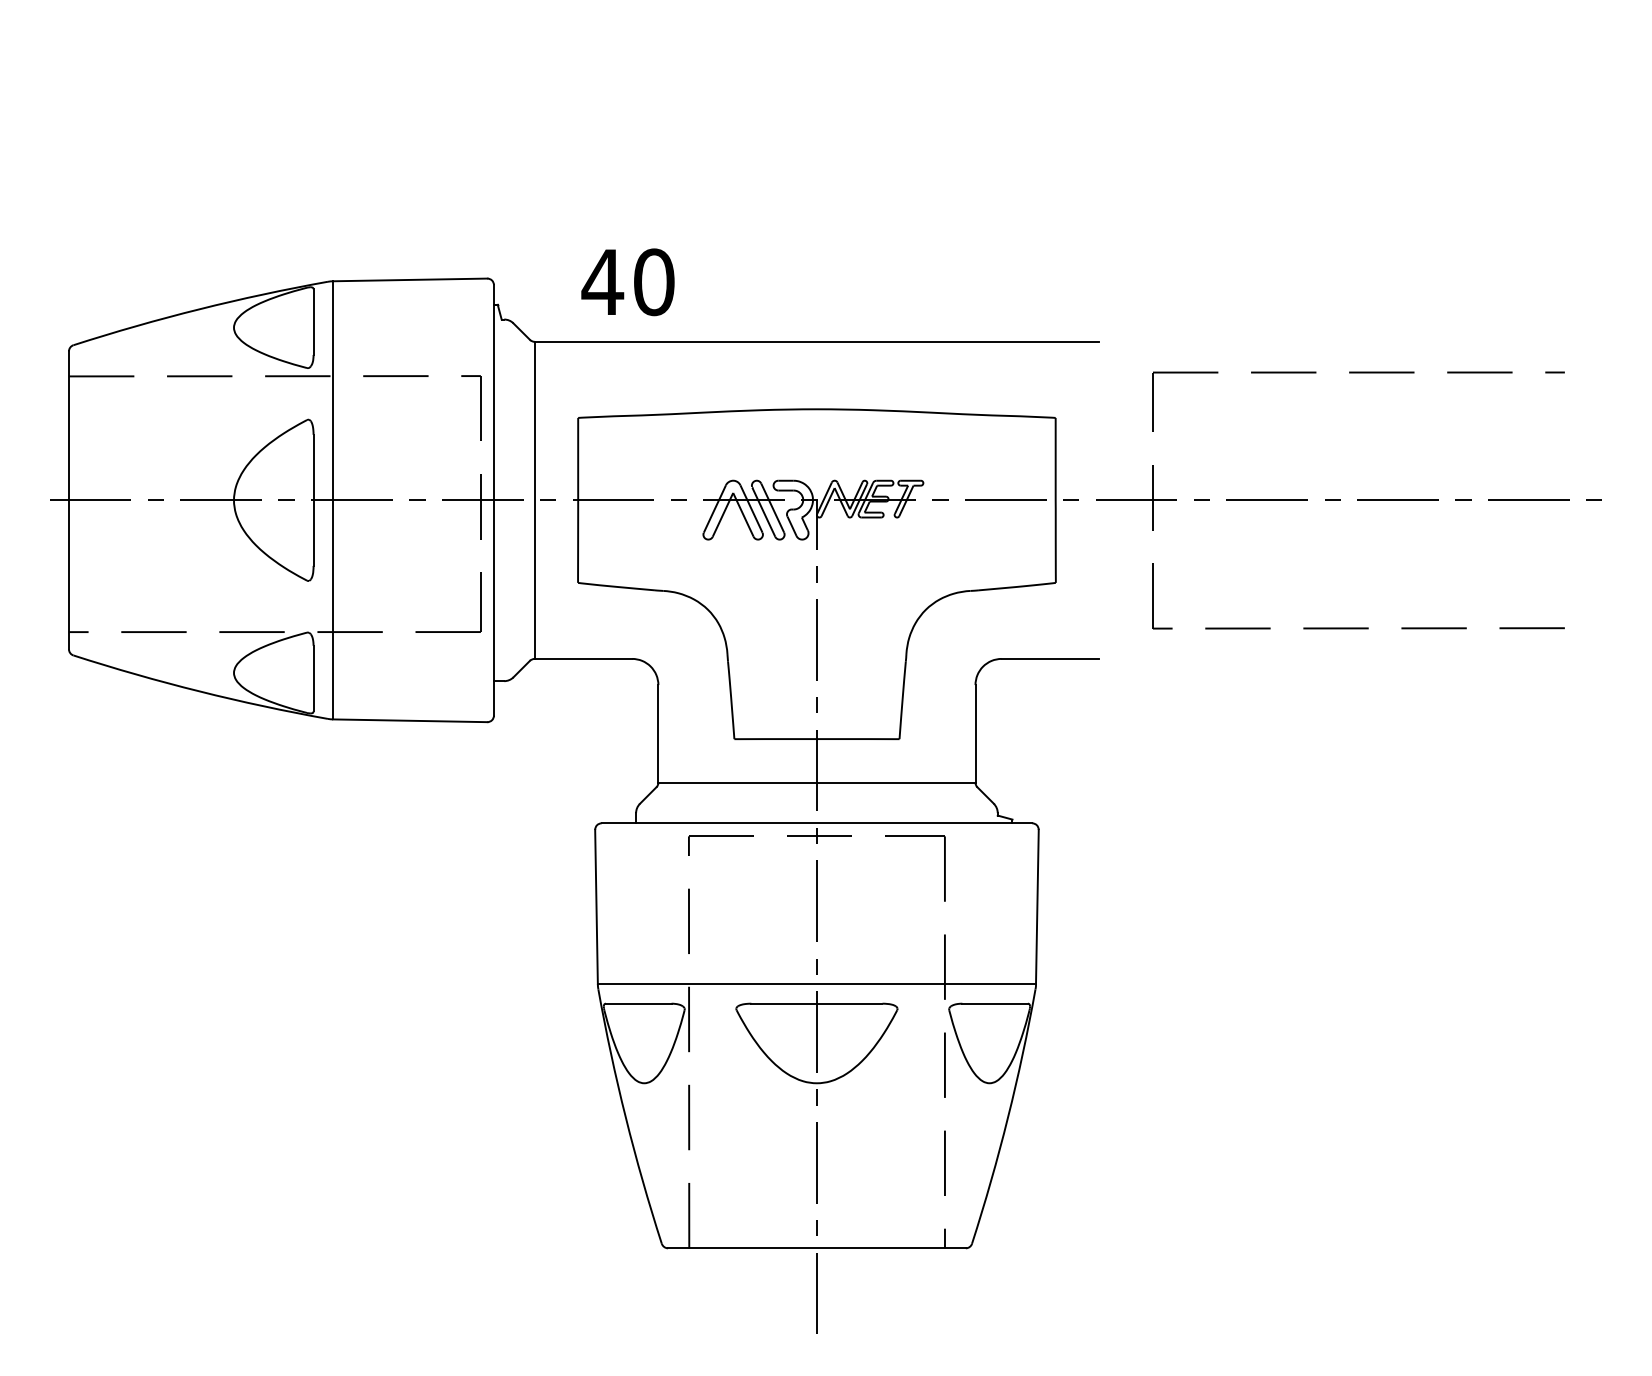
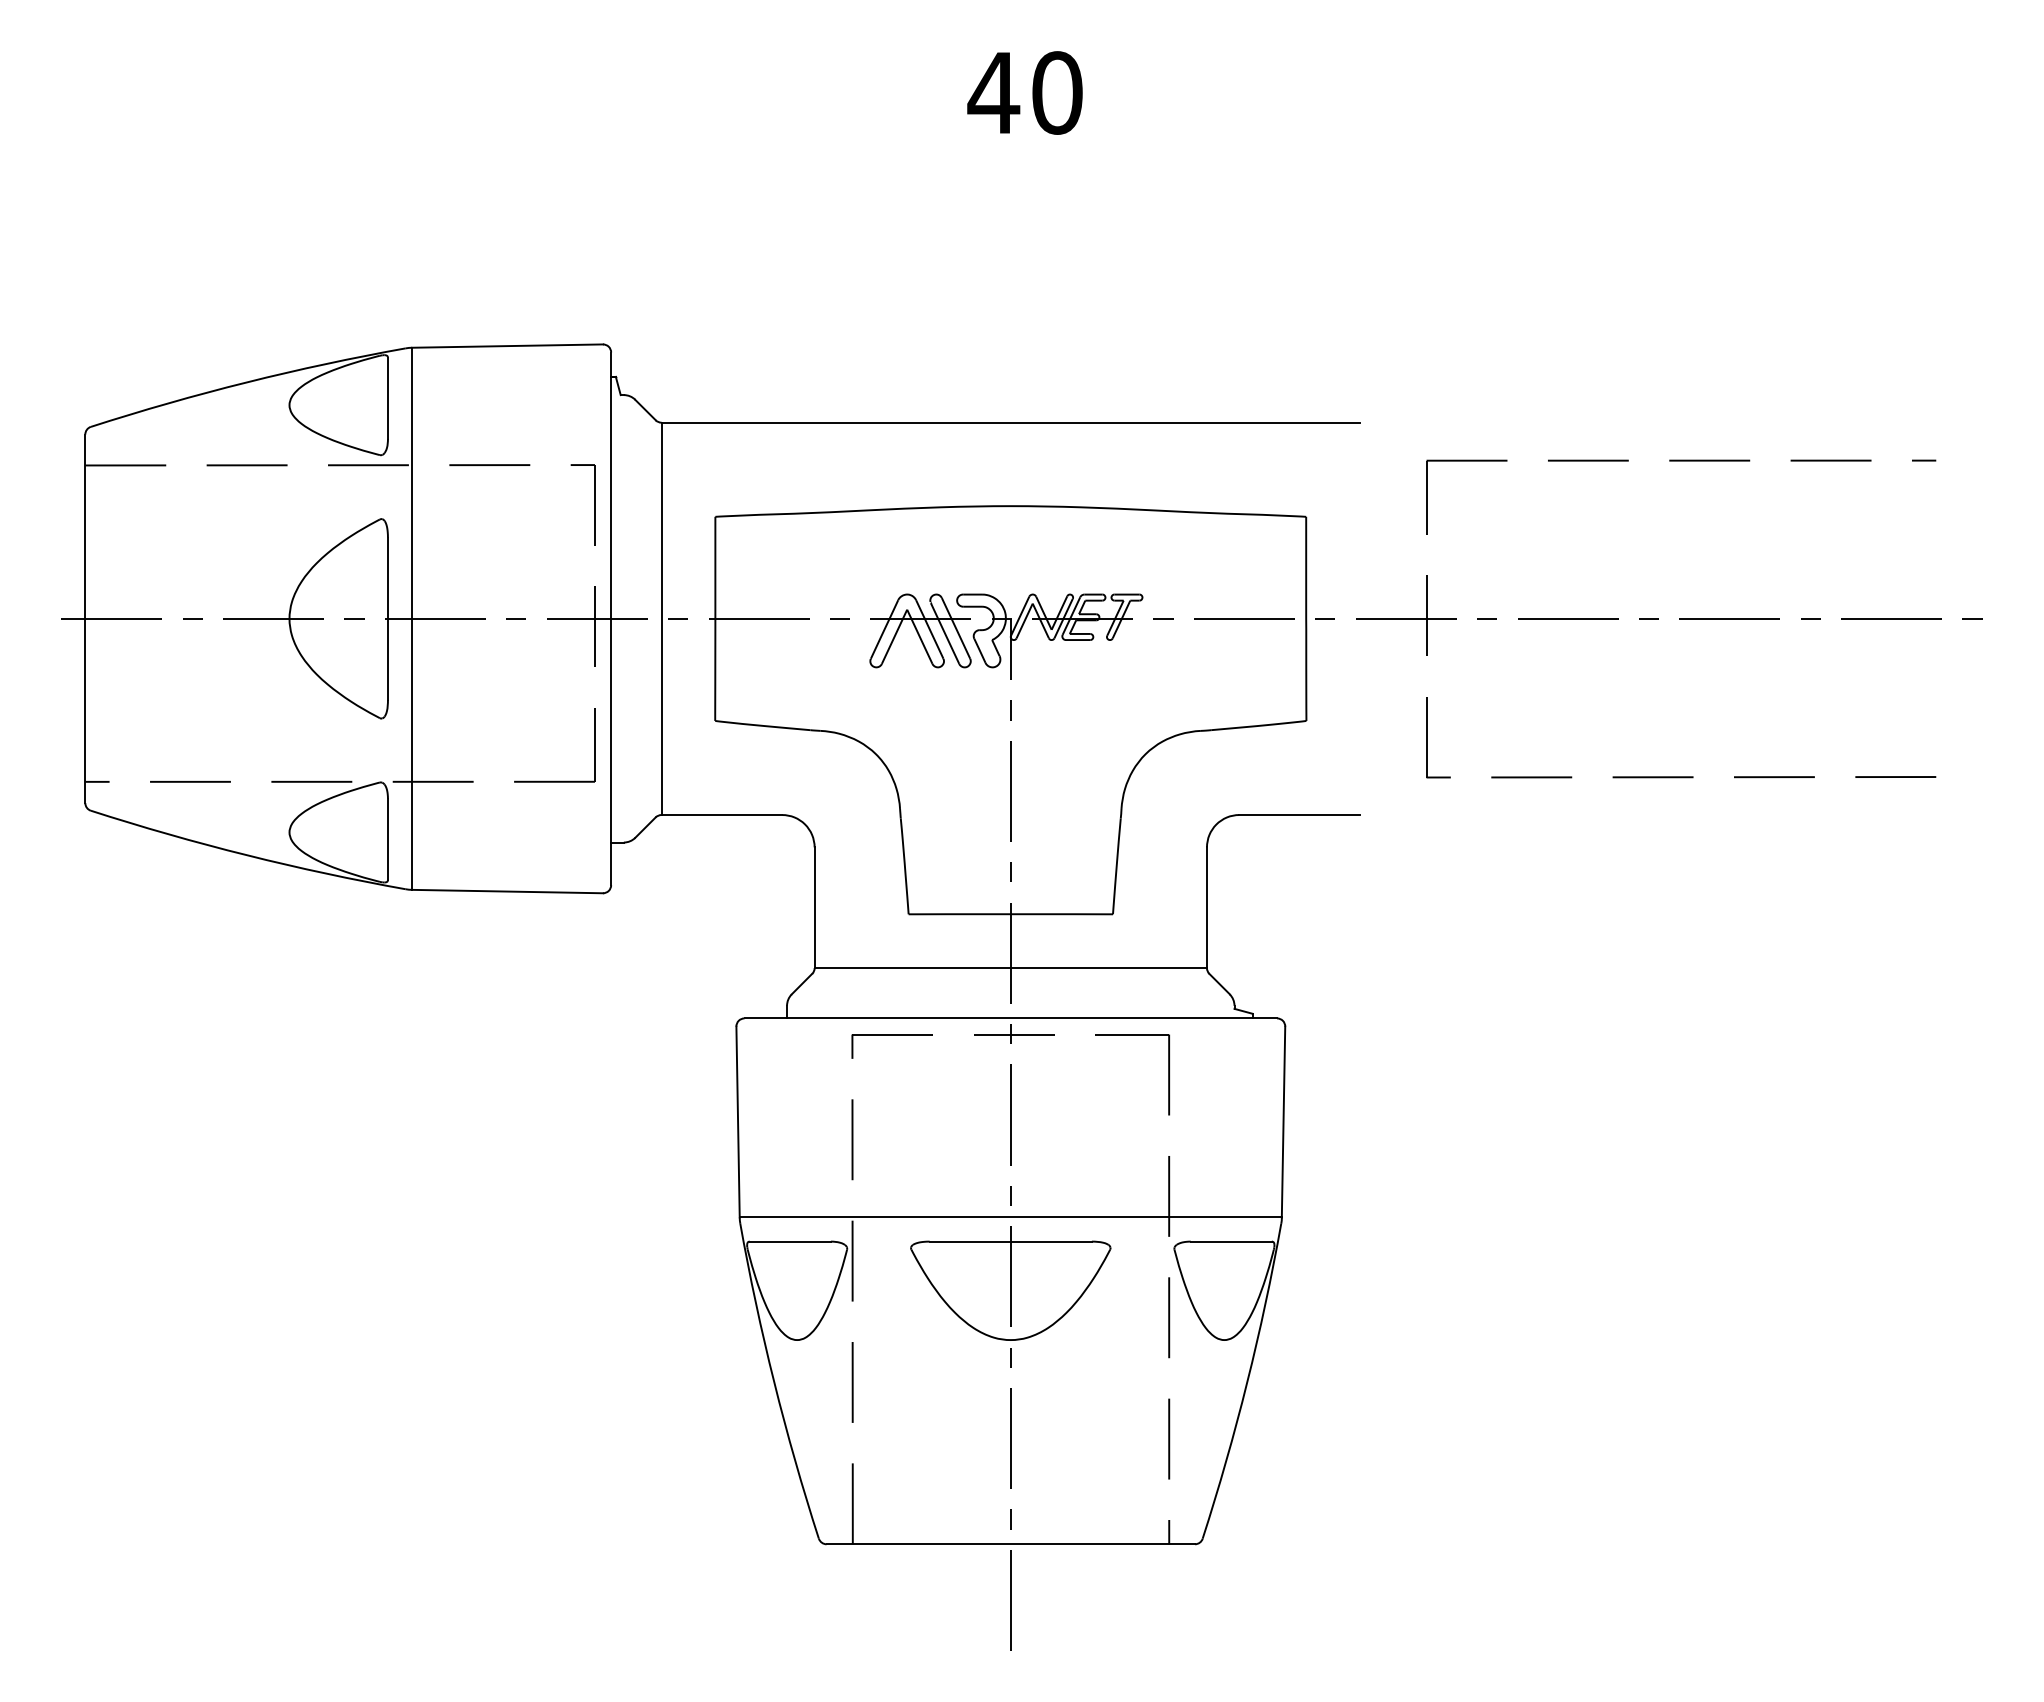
text: (627, 281) -> (1024, 92), moved

